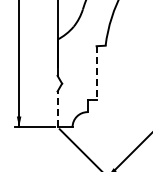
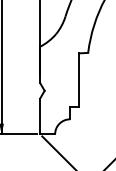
line: (96, 73) -> (79, 80), dashed -> solid
line: (57, 109) -> (40, 116), dashed -> solid

